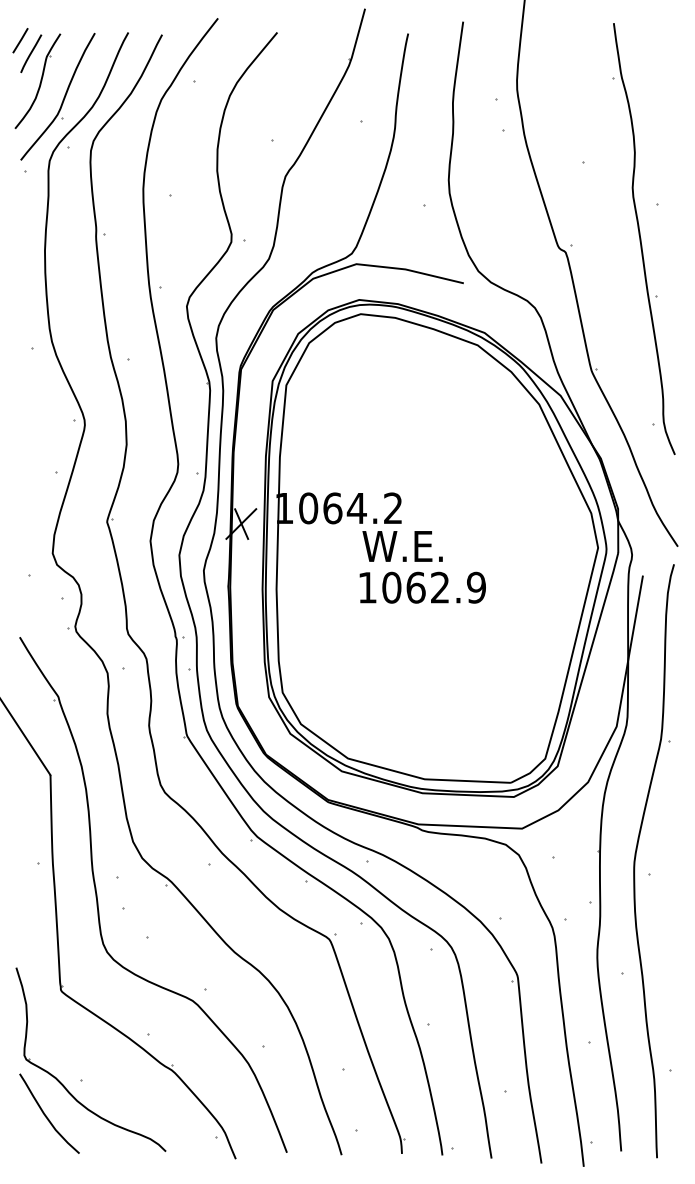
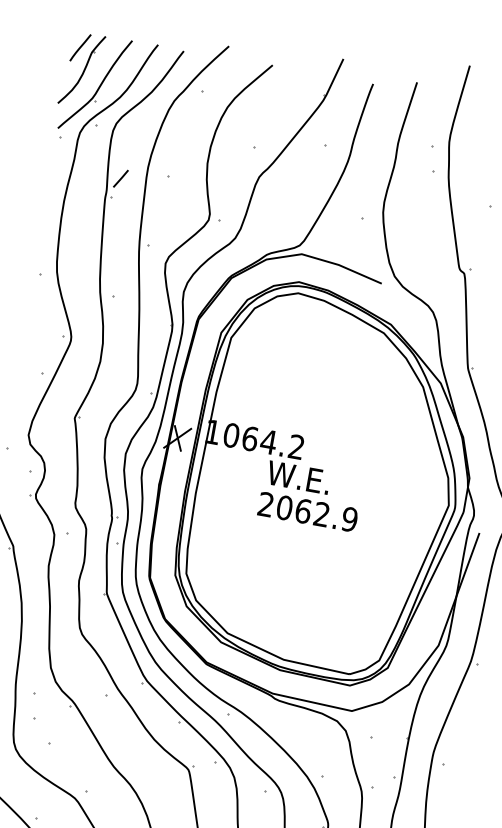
line: (20, 40) -> (120, 178), moved
text: (367, 587) -> (266, 504), 1062.9 -> 2062.9

